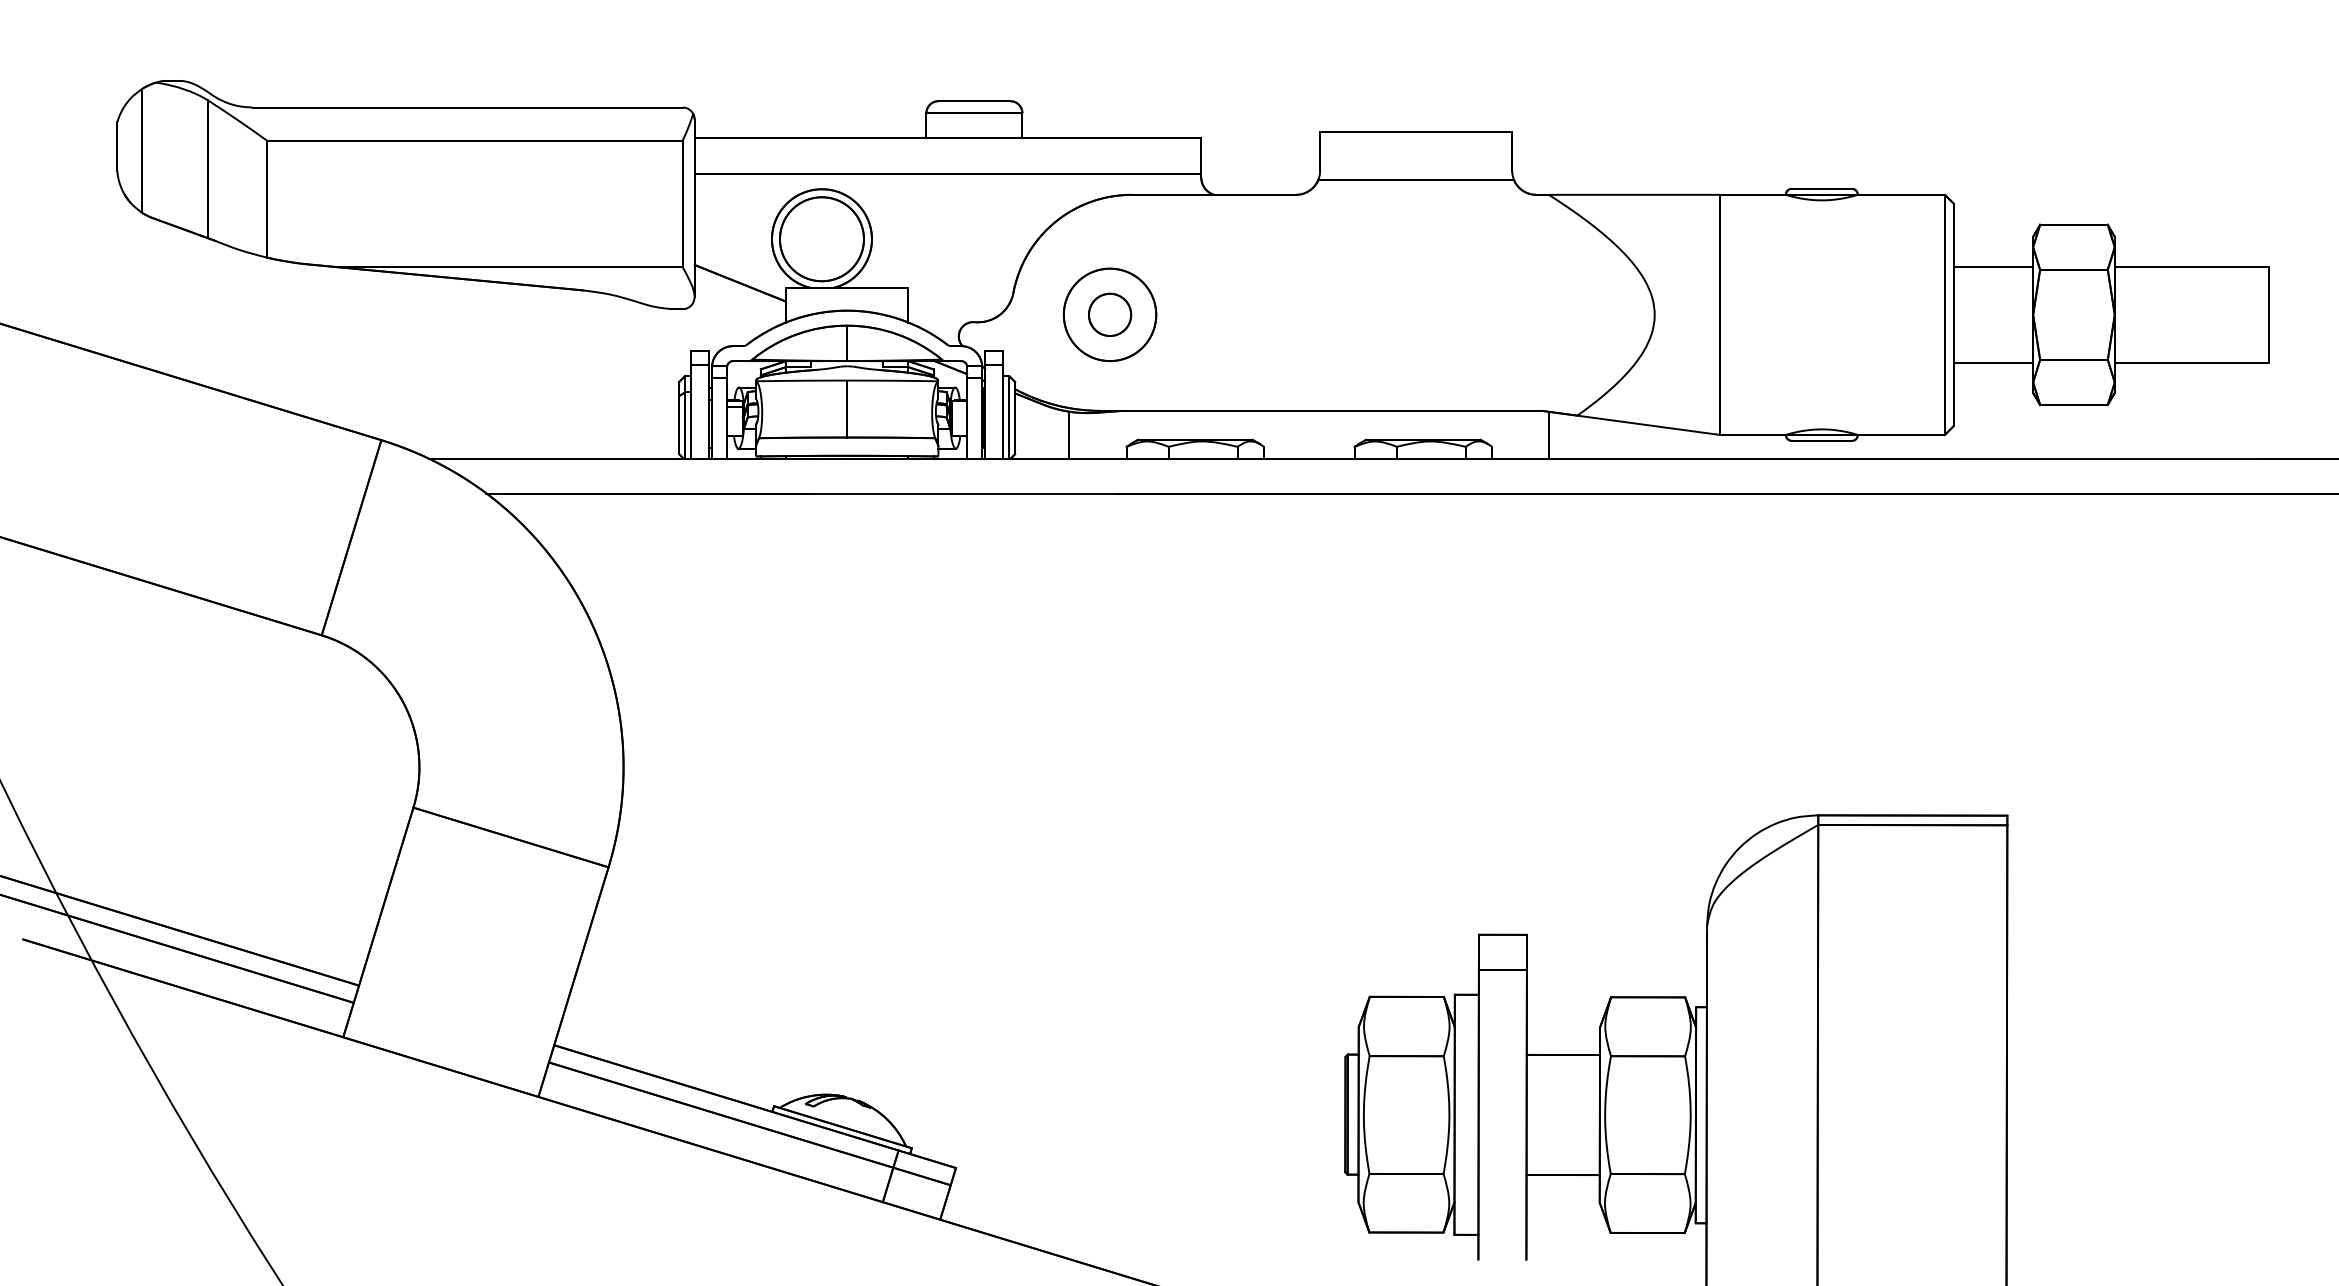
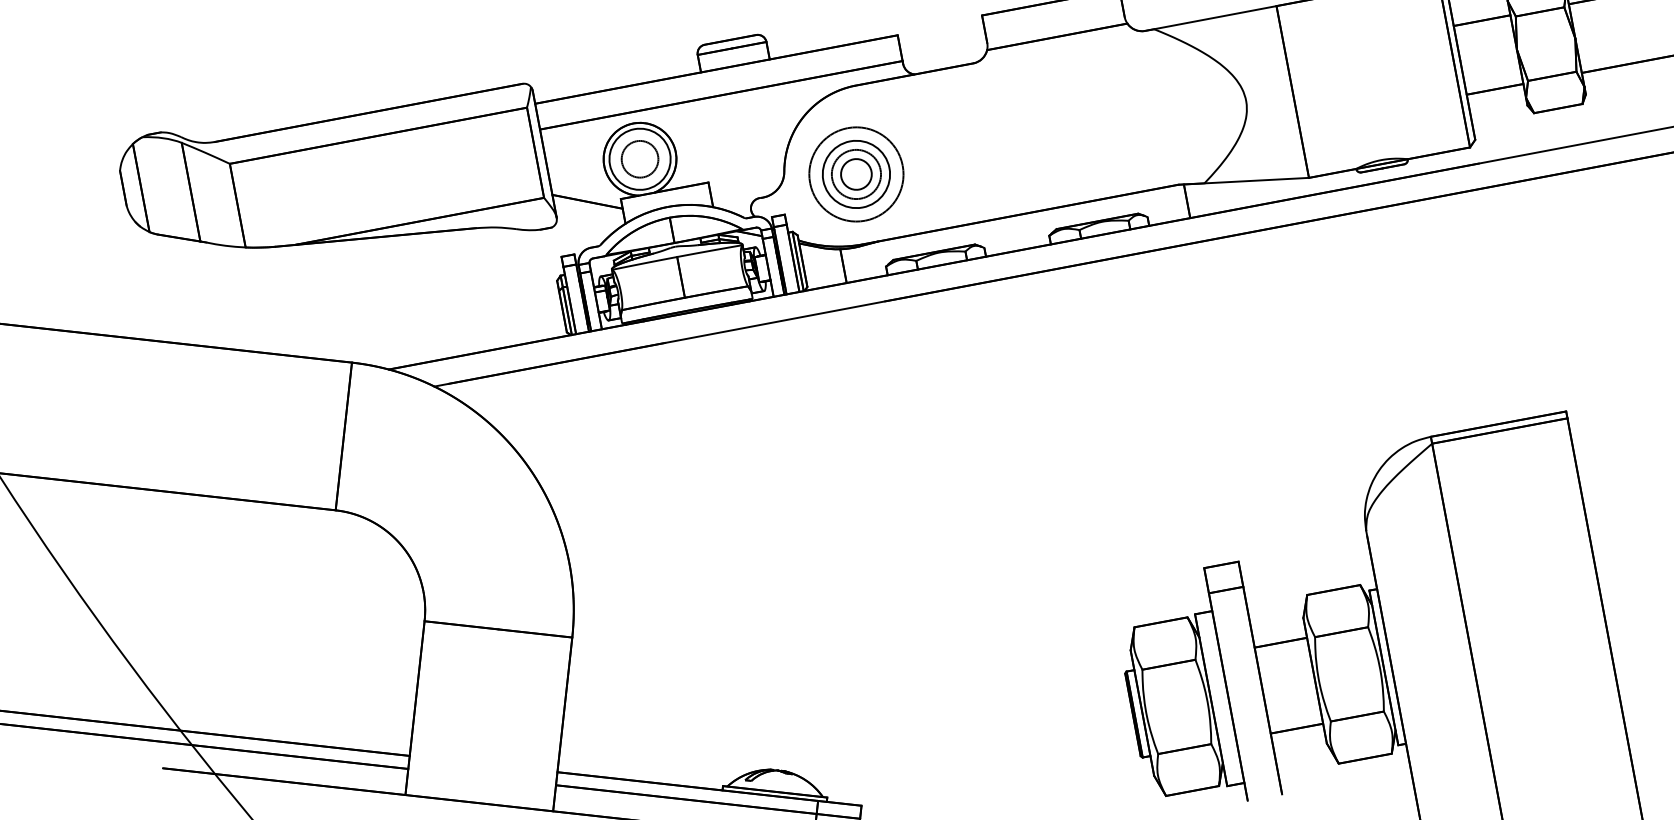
circle: (821, 239) -> (639, 159), size x0.6
circle: (1109, 314) -> (855, 174), size x1.4
circle: (1109, 314) -> (855, 174), size x1.6

